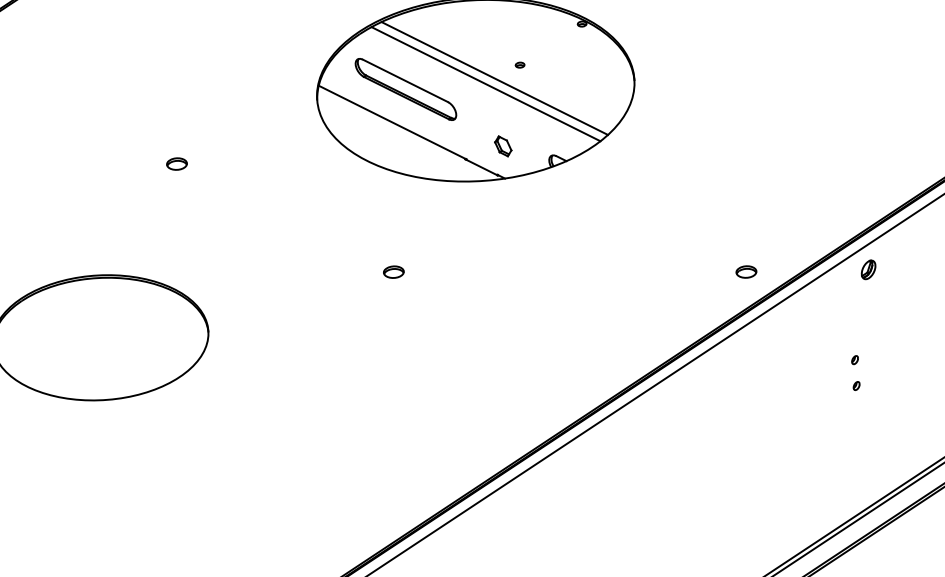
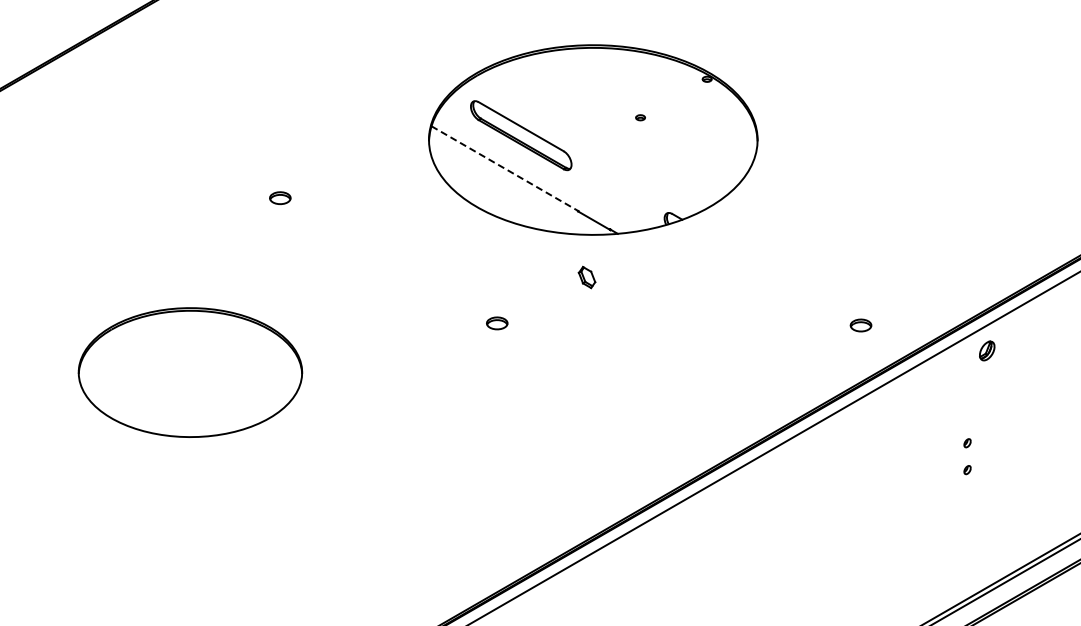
line: (494, 78) -> (613, 129), removed
line: (485, 84) -> (603, 135), removed
line: (392, 123) -> (505, 169), solid -> dashed
part: (502, 146) -> (586, 277), moved
part: (745, 272) -> (860, 325), moved

